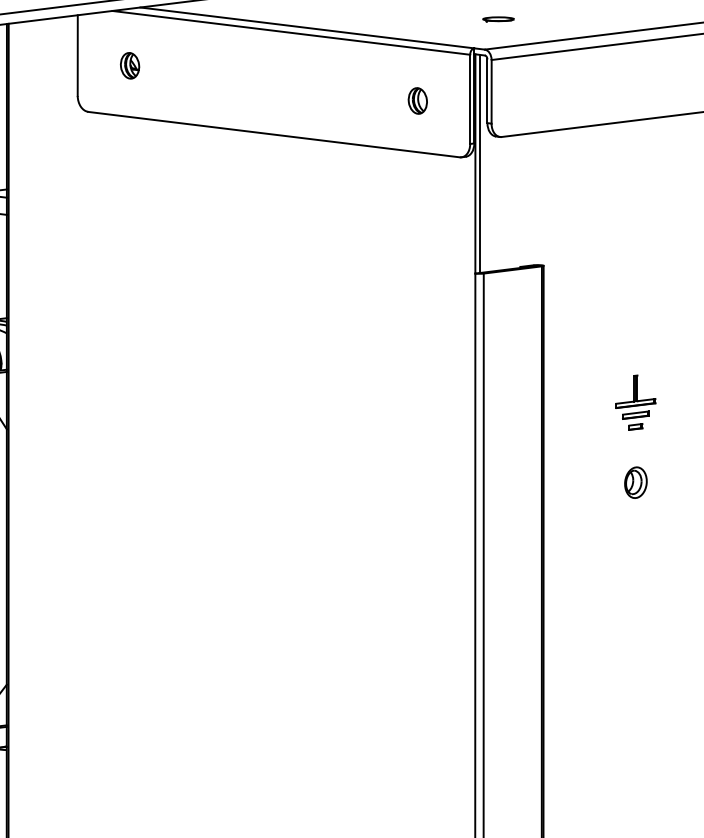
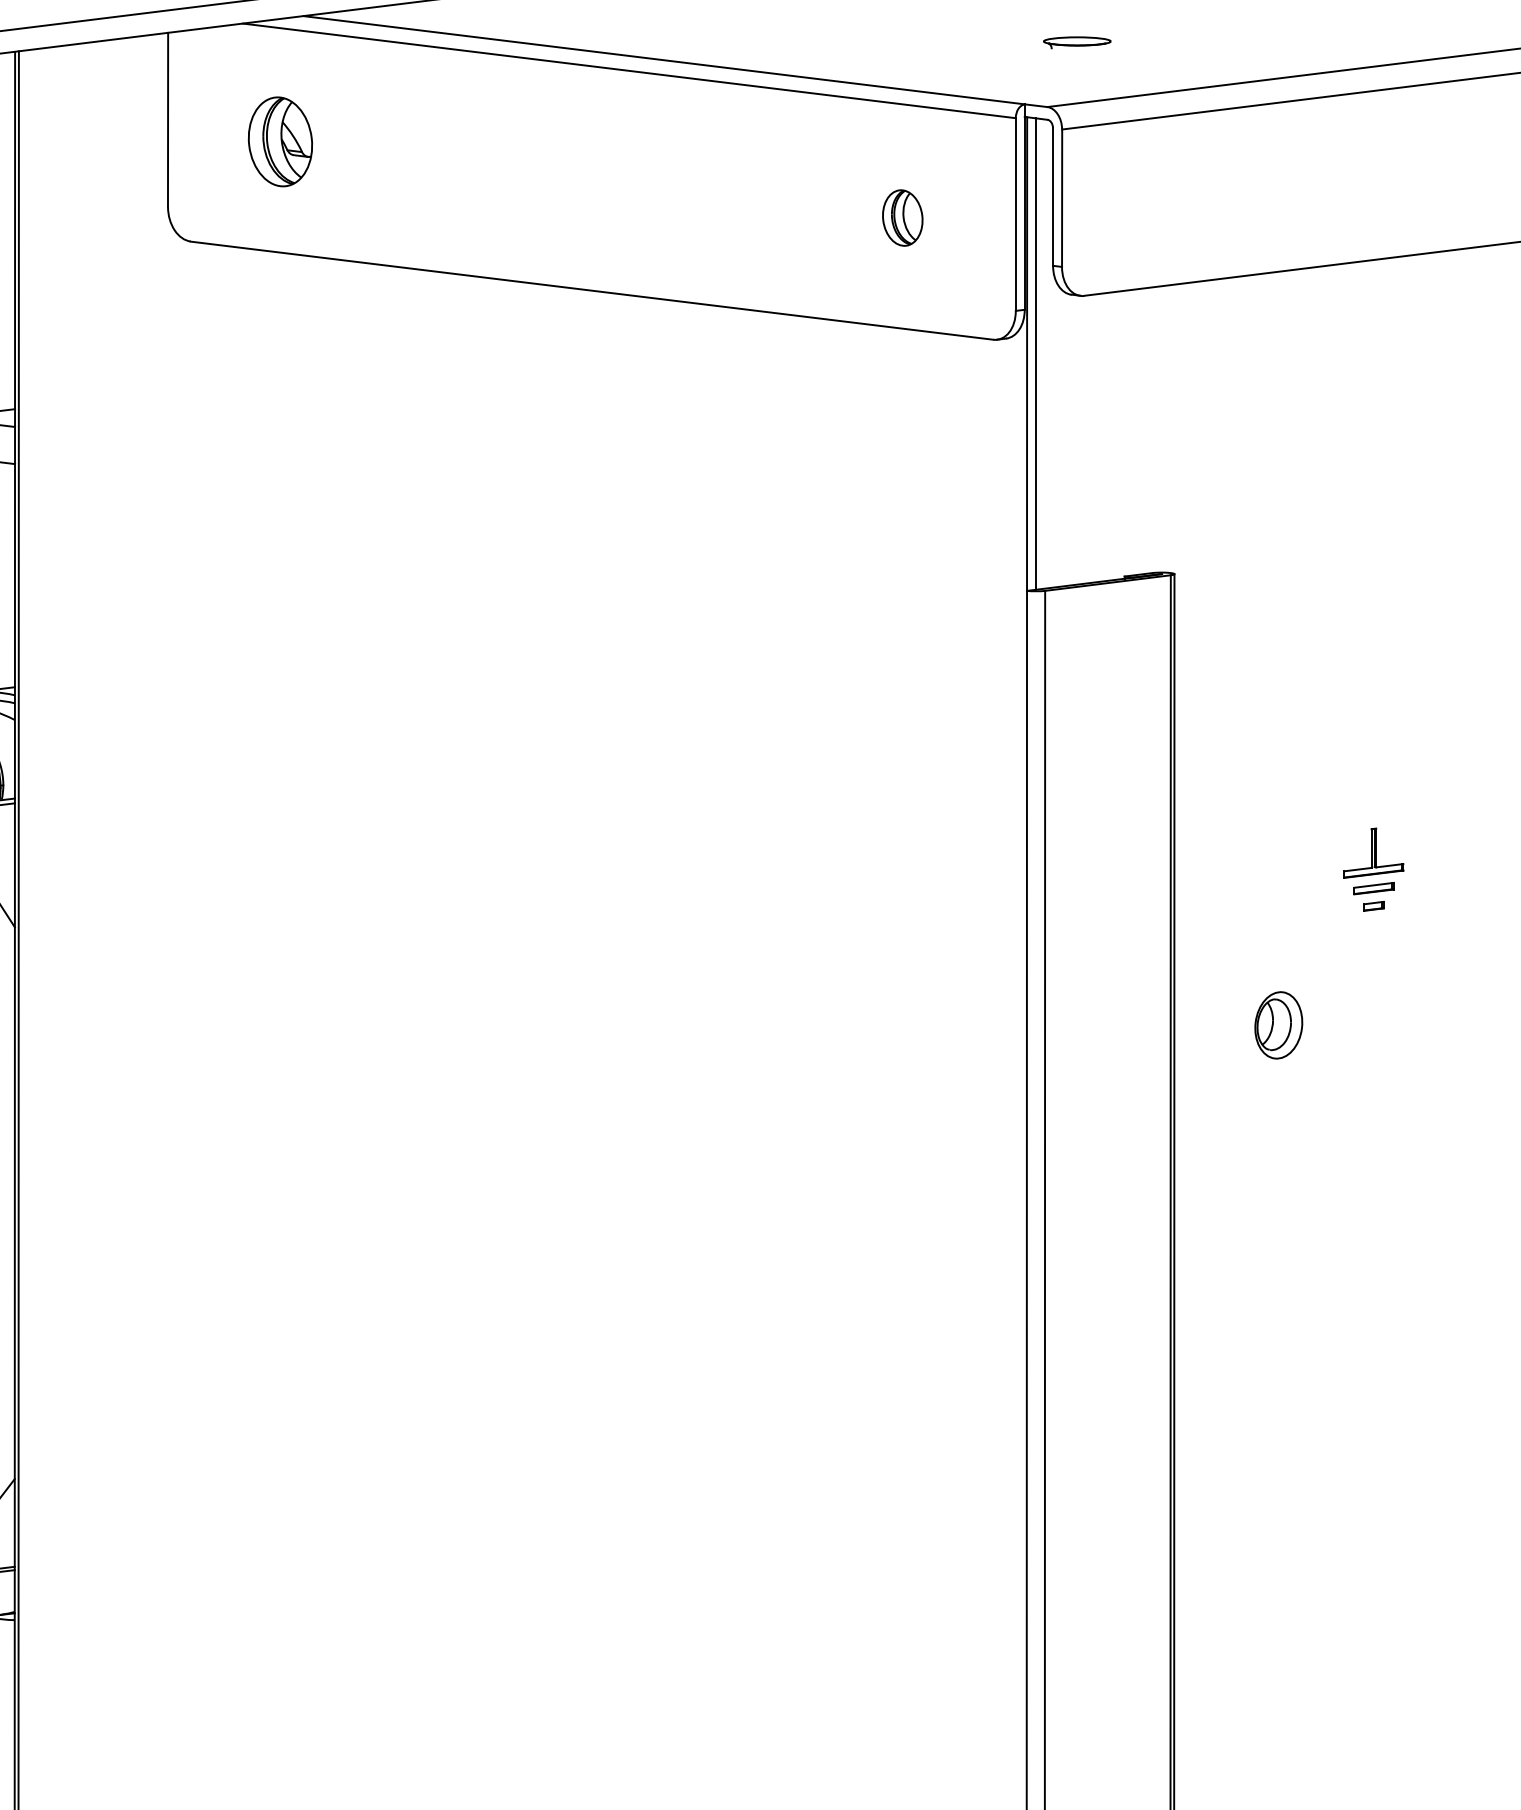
part: (130, 65) -> (282, 141), size x1.6
part: (635, 402) -> (1372, 869), size x0.7
part: (635, 482) -> (1277, 1024), moved

